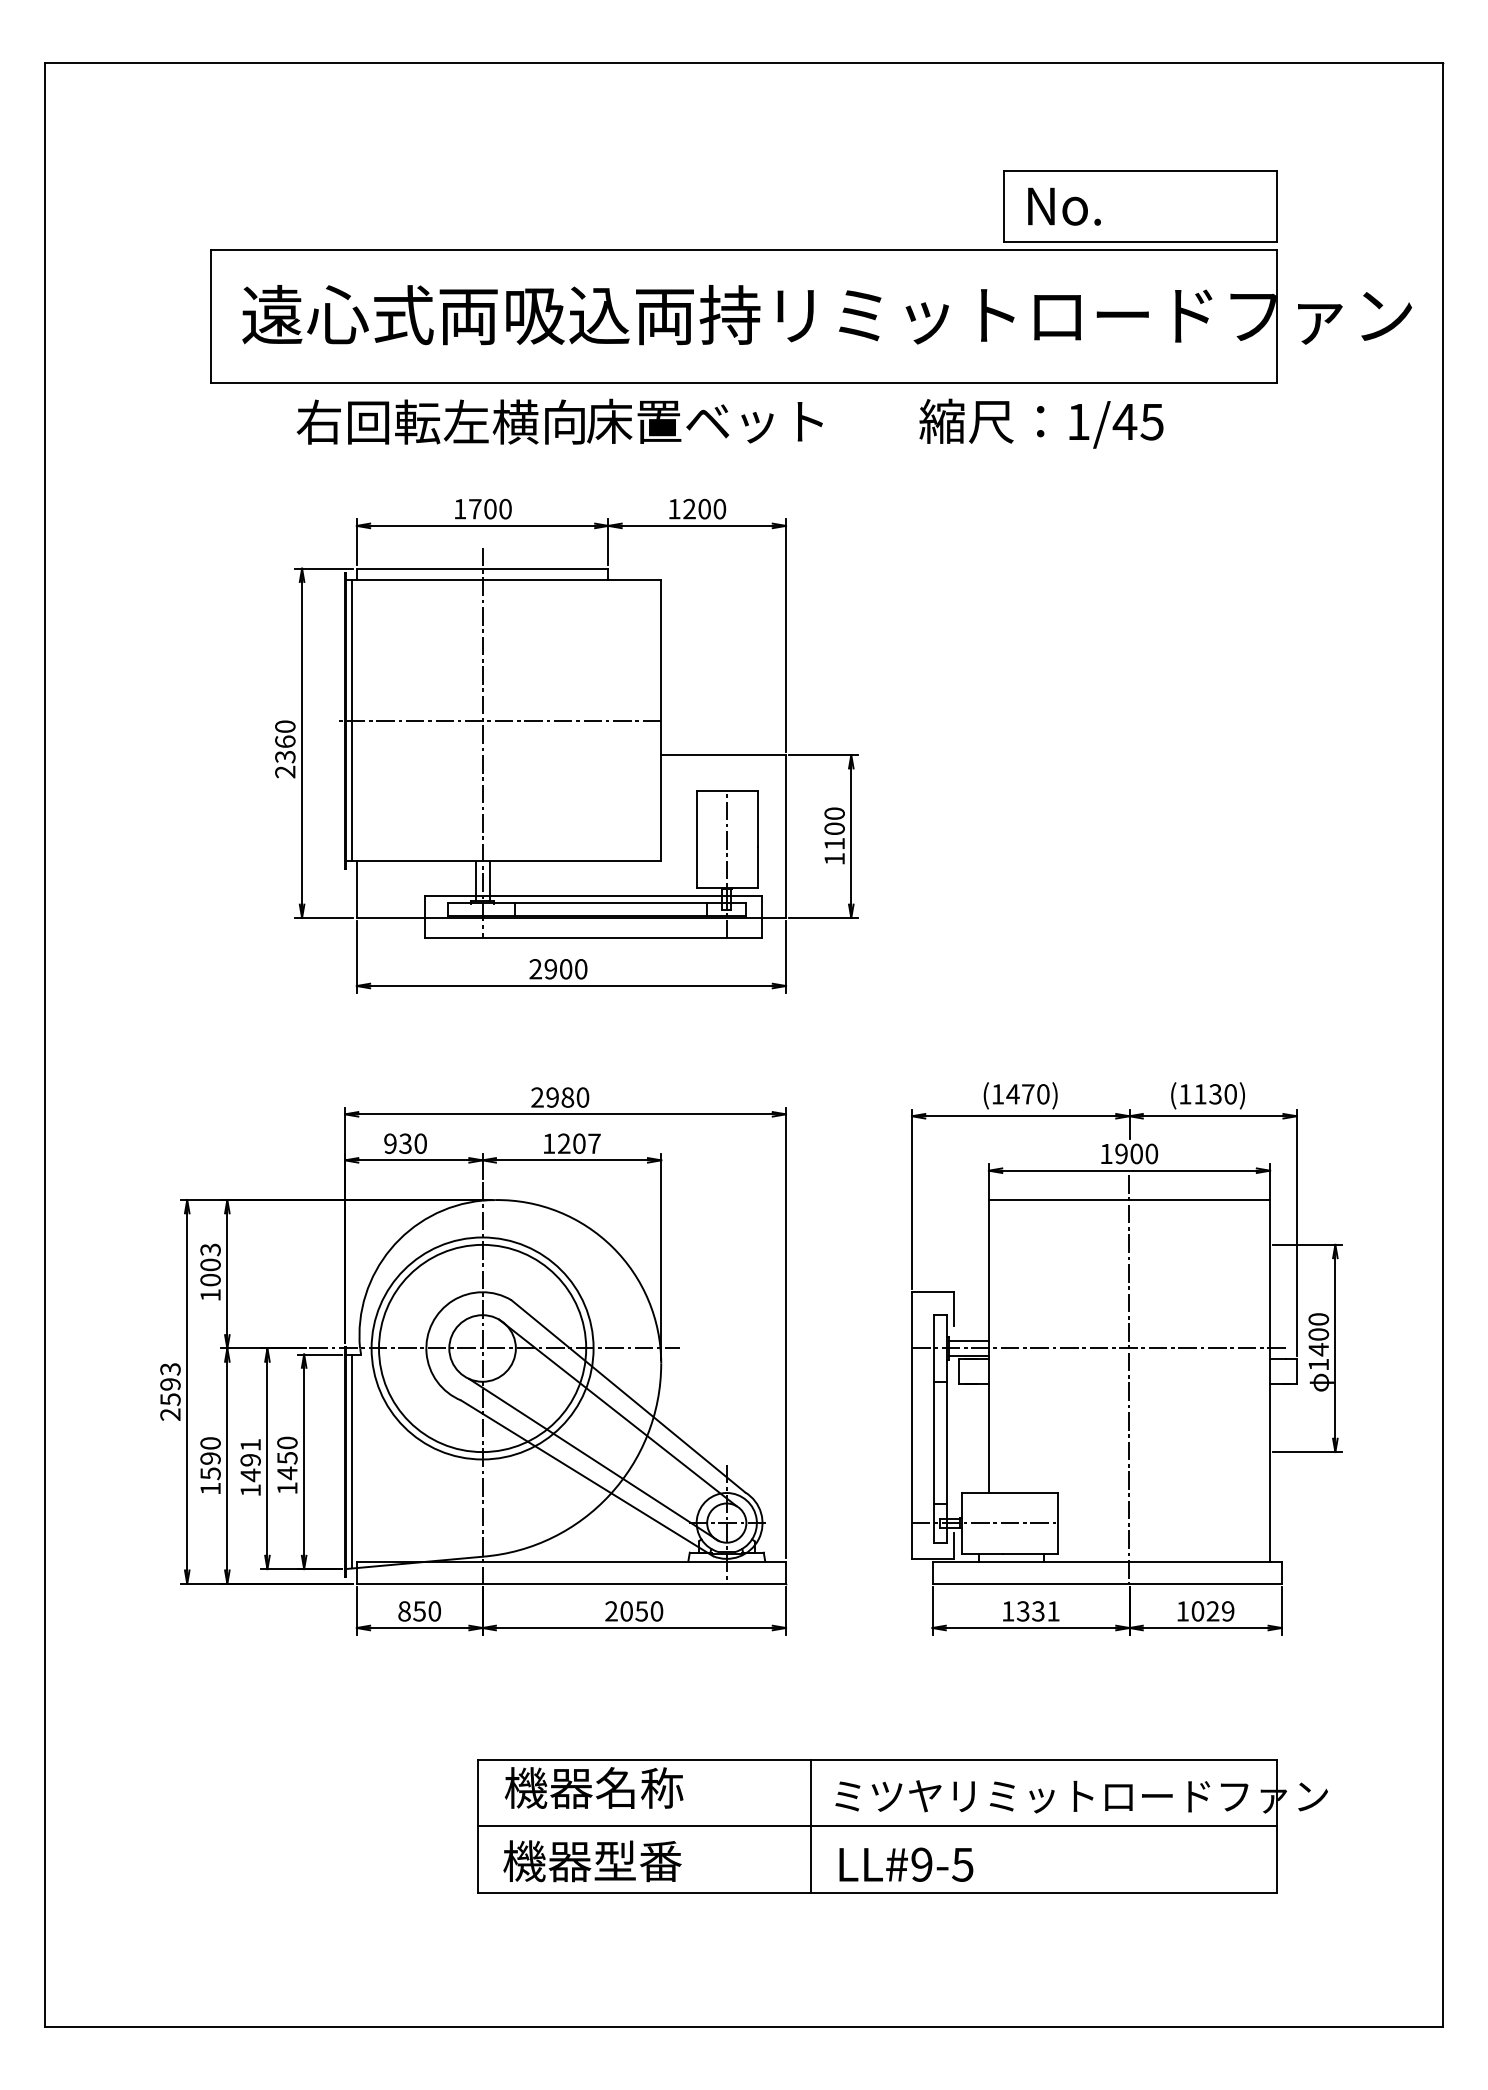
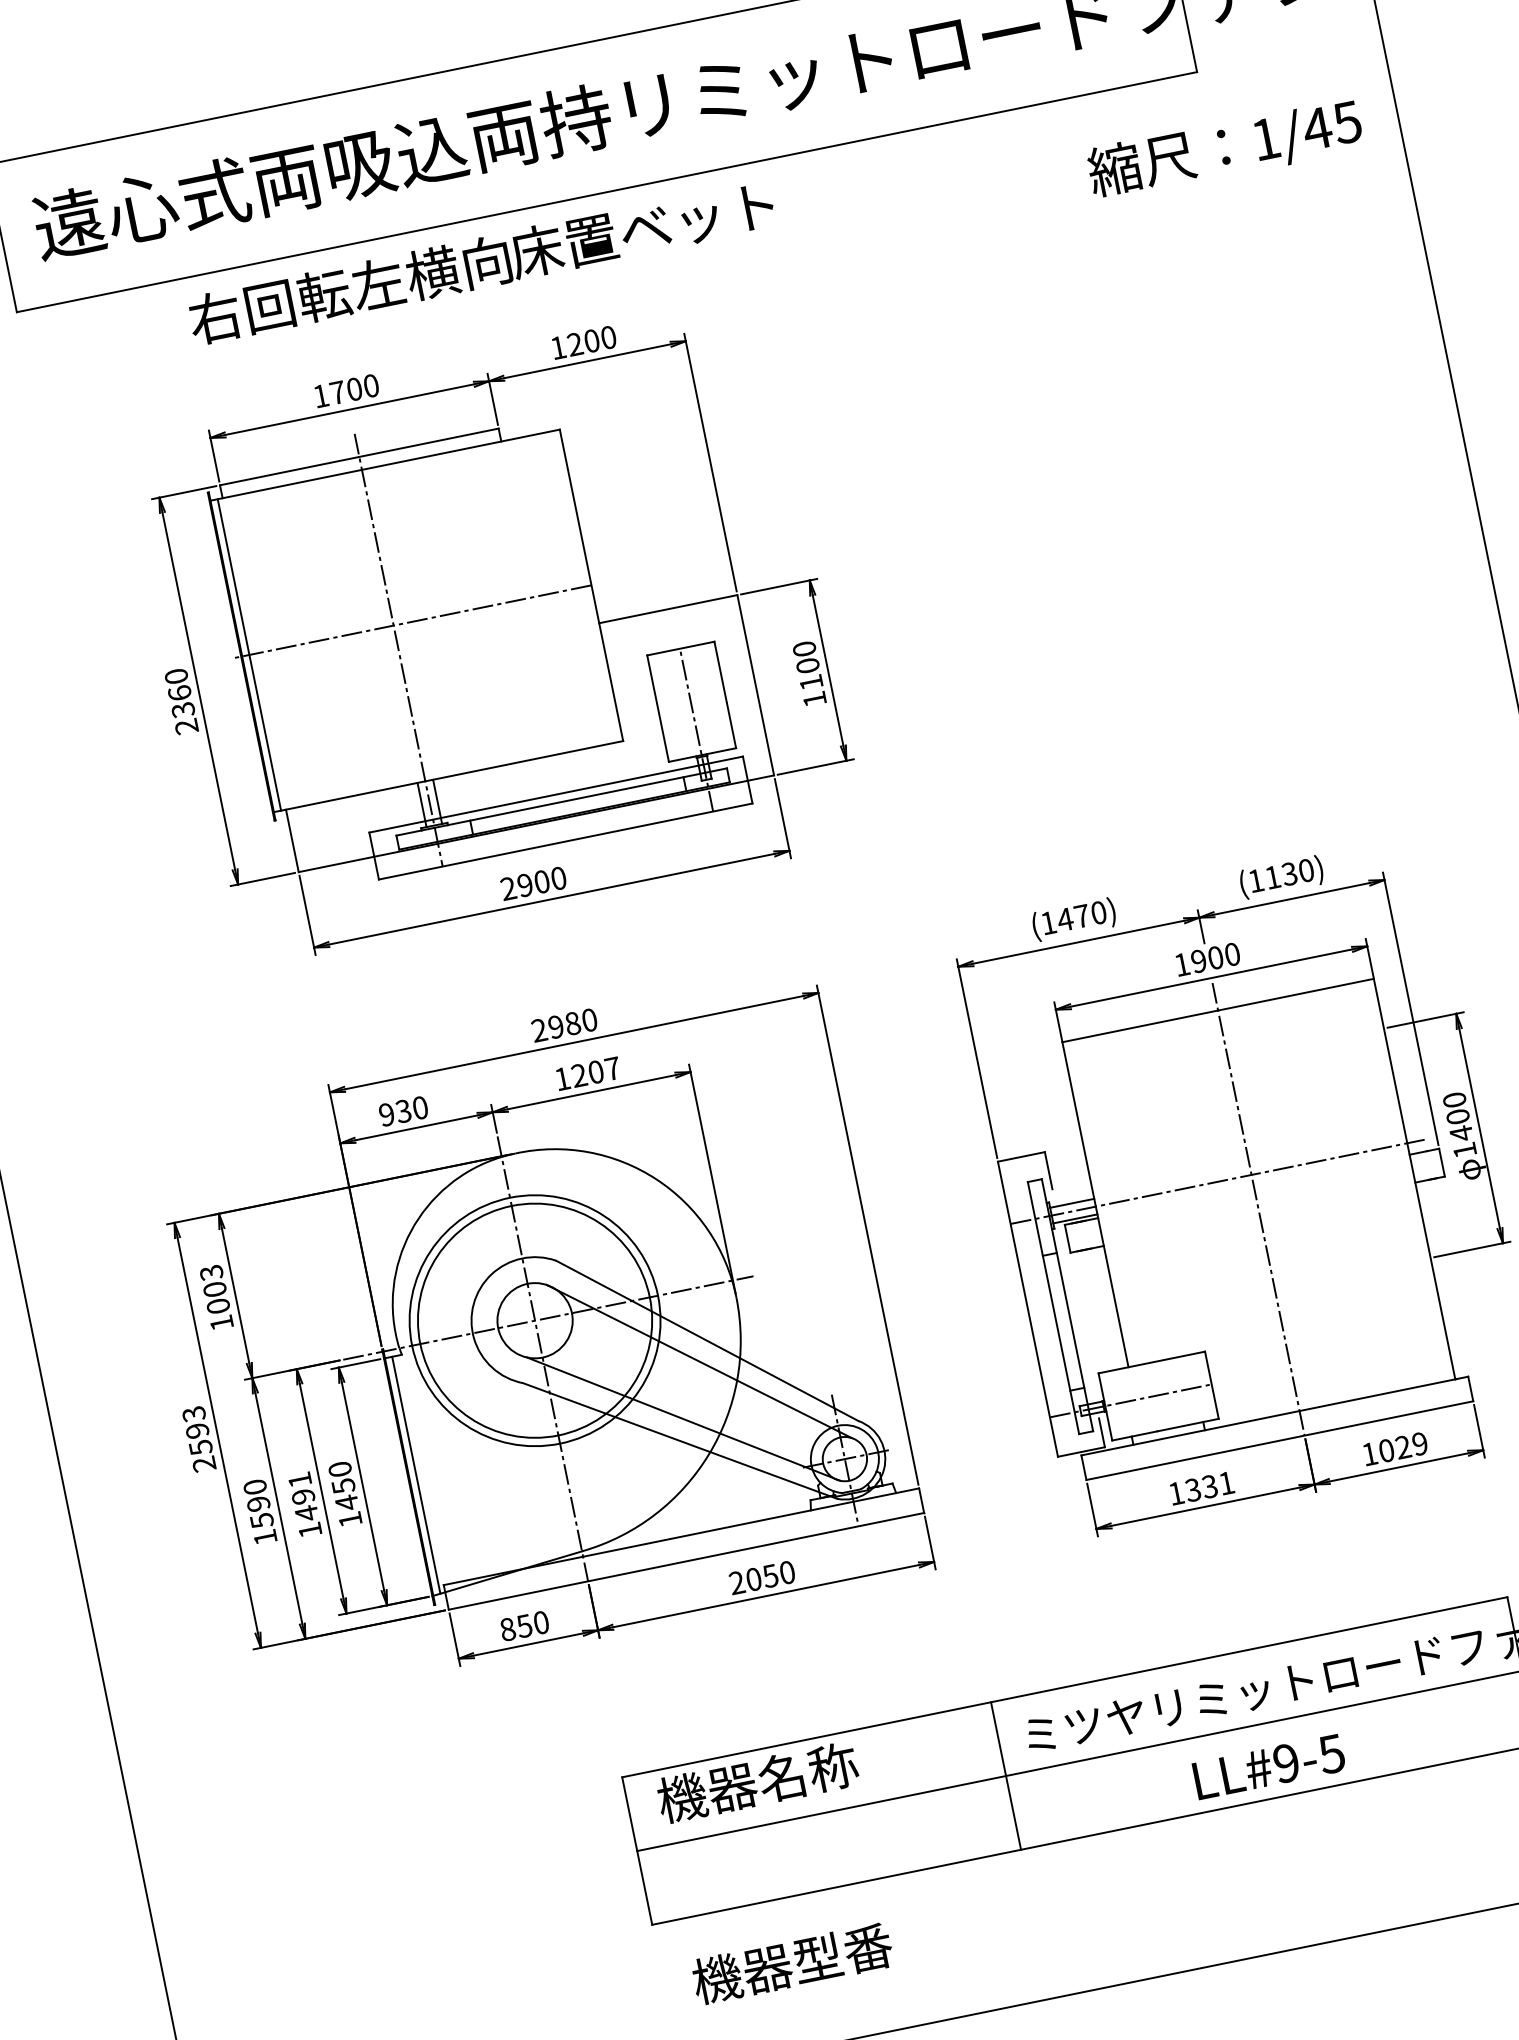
text: (559, 421) -> (481, 262), moved
text: (1041, 423) -> (1225, 149), moved
text: (592, 1861) -> (792, 1963), moved
text: (906, 1864) -> (1269, 1766), moved

